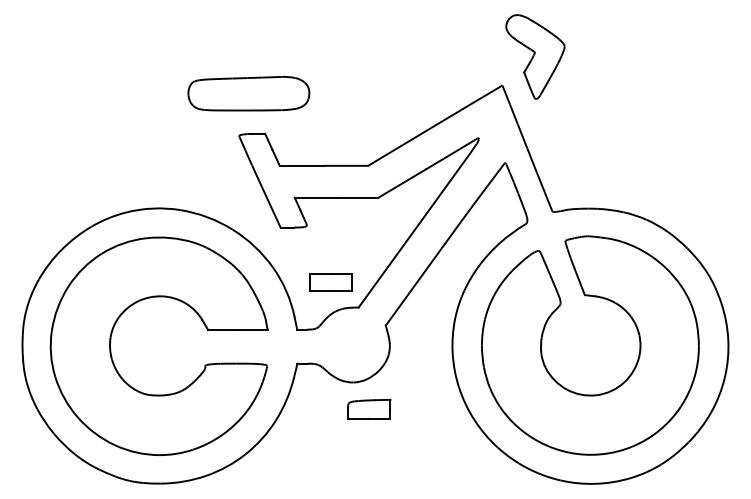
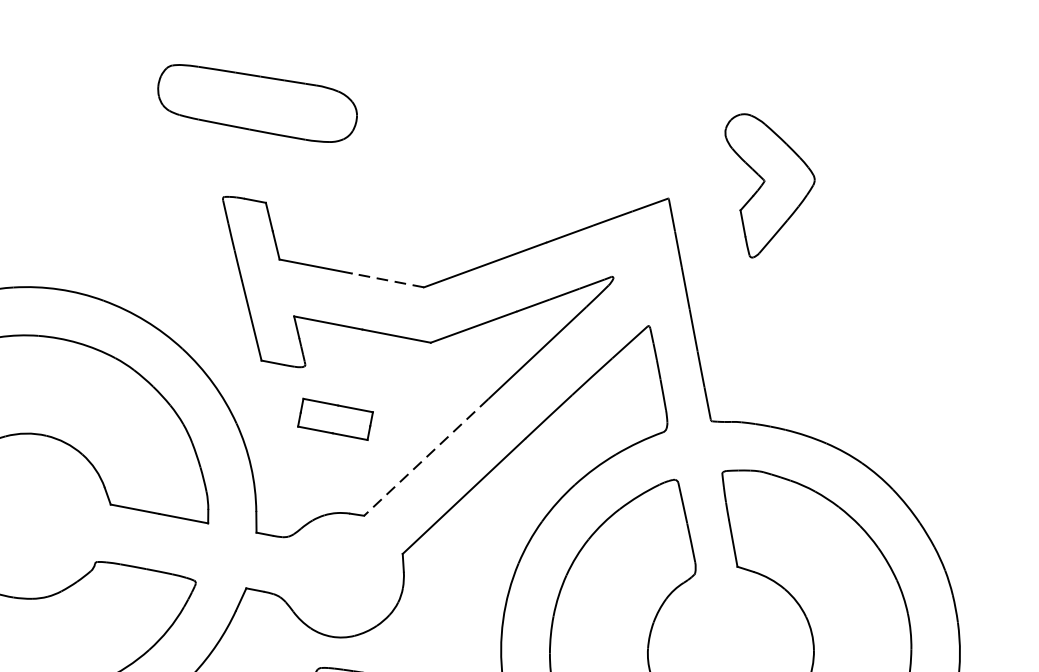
part: (535, 56) -> (764, 187), moved
part: (248, 93) -> (256, 102), moved
line: (345, 165) -> (387, 279), solid -> dashed
line: (388, 266) -> (425, 458), solid -> dashed
part: (330, 282) -> (334, 418), moved

